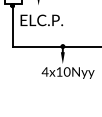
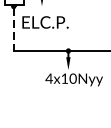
line: (13, 26) -> (14, 29), solid -> dashed

